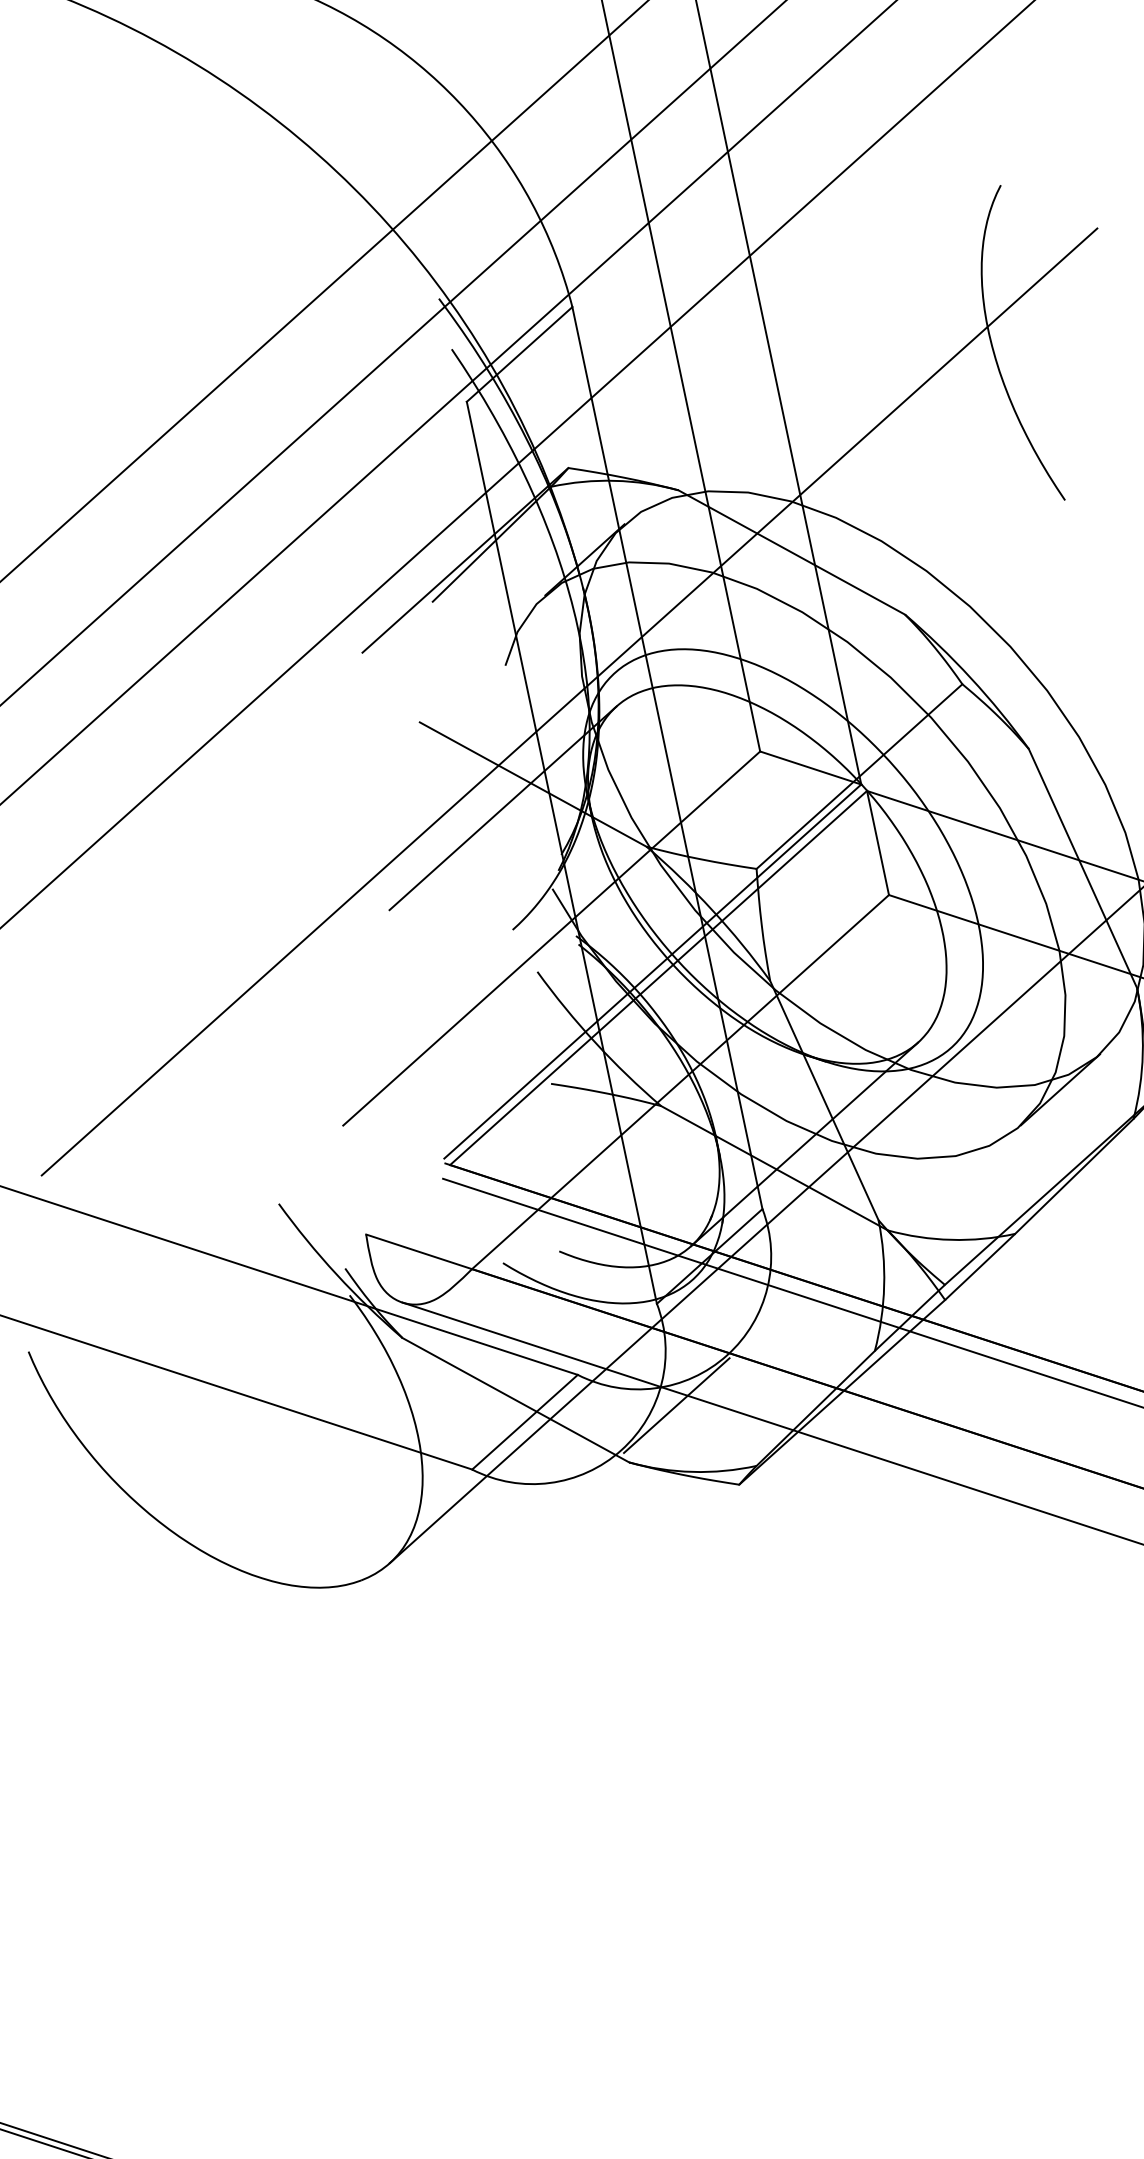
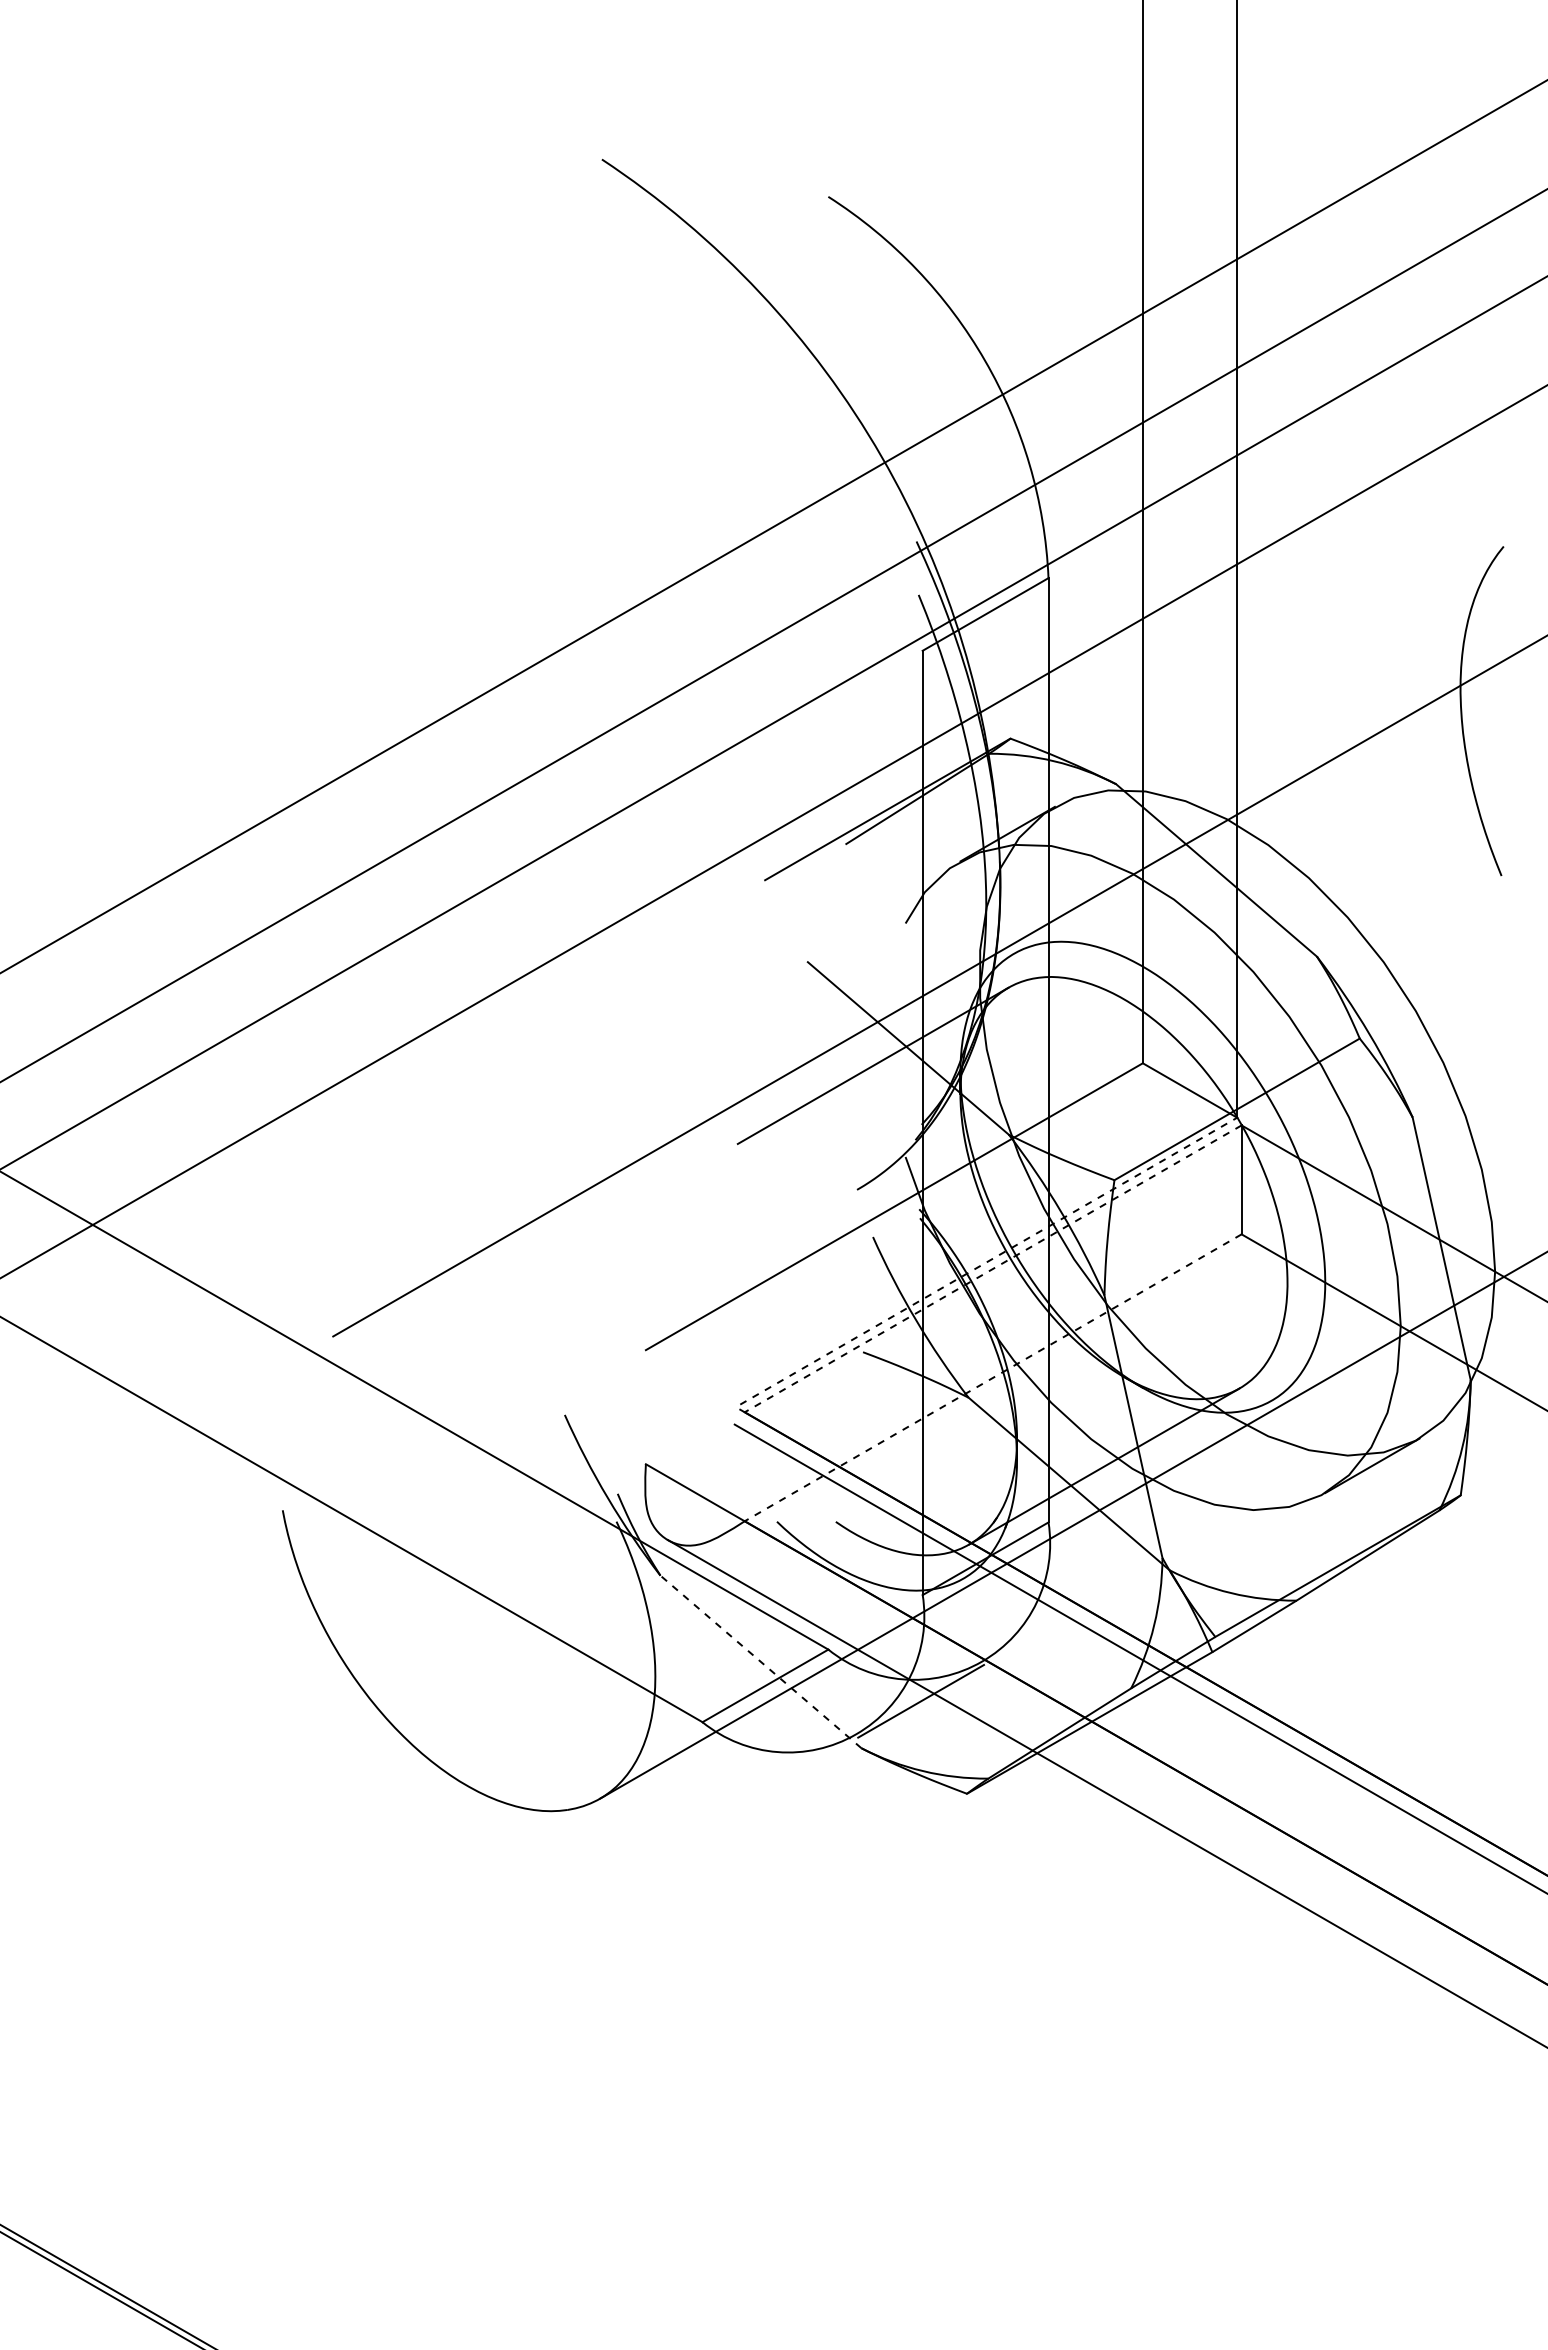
line: (652, 971) -> (988, 1261), solid -> dashed
line: (658, 977) -> (993, 1268), solid -> dashed
line: (680, 1081) -> (993, 1377), solid -> dashed
line: (515, 1399) -> (760, 1661), solid -> dashed

